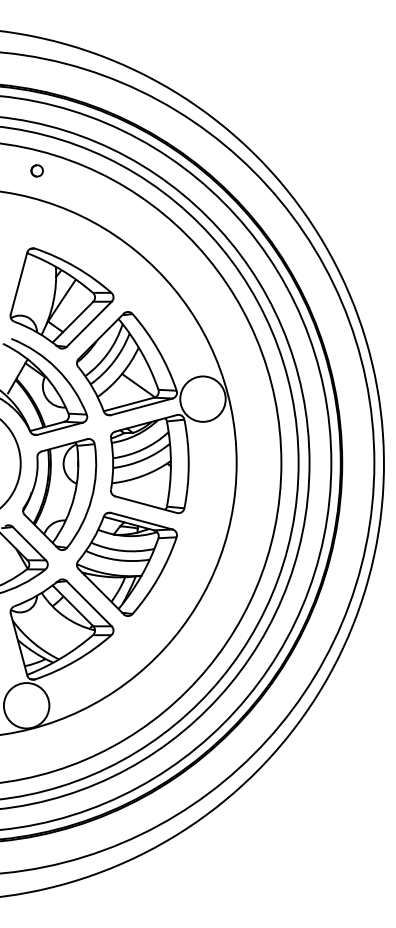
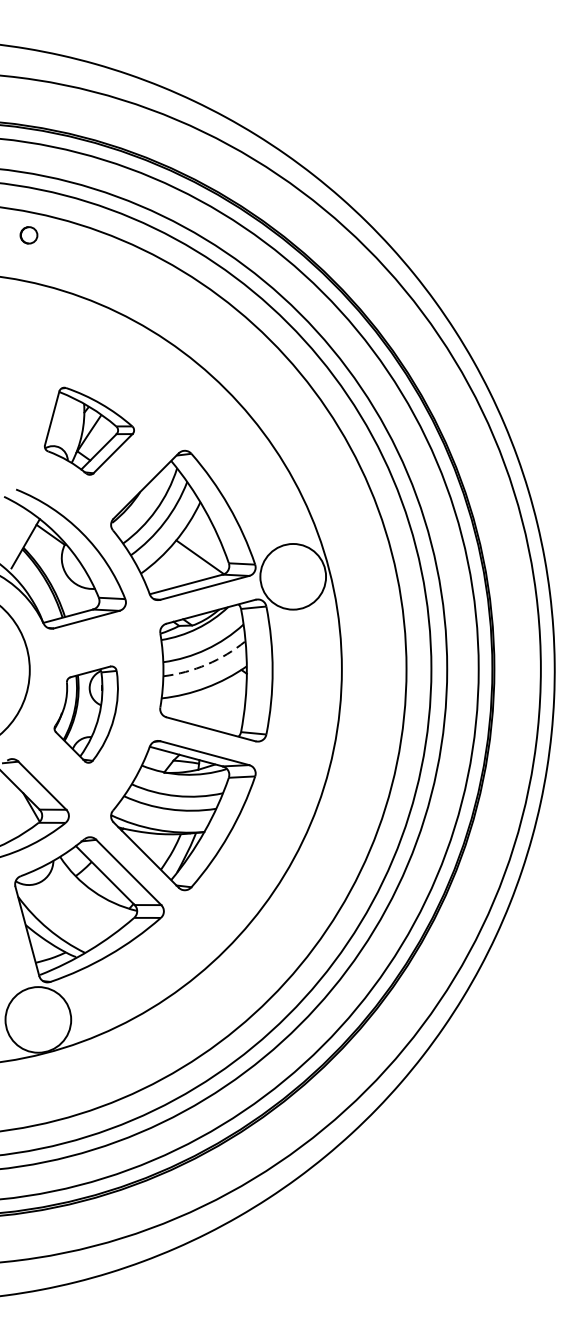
circle: (36, 170) -> (28, 234), moved
part: (61, 298) -> (88, 431), size x0.6
arc: (143, 459) -> (207, 663), solid -> dashed
part: (59, 494) -> (85, 714), size x0.6

